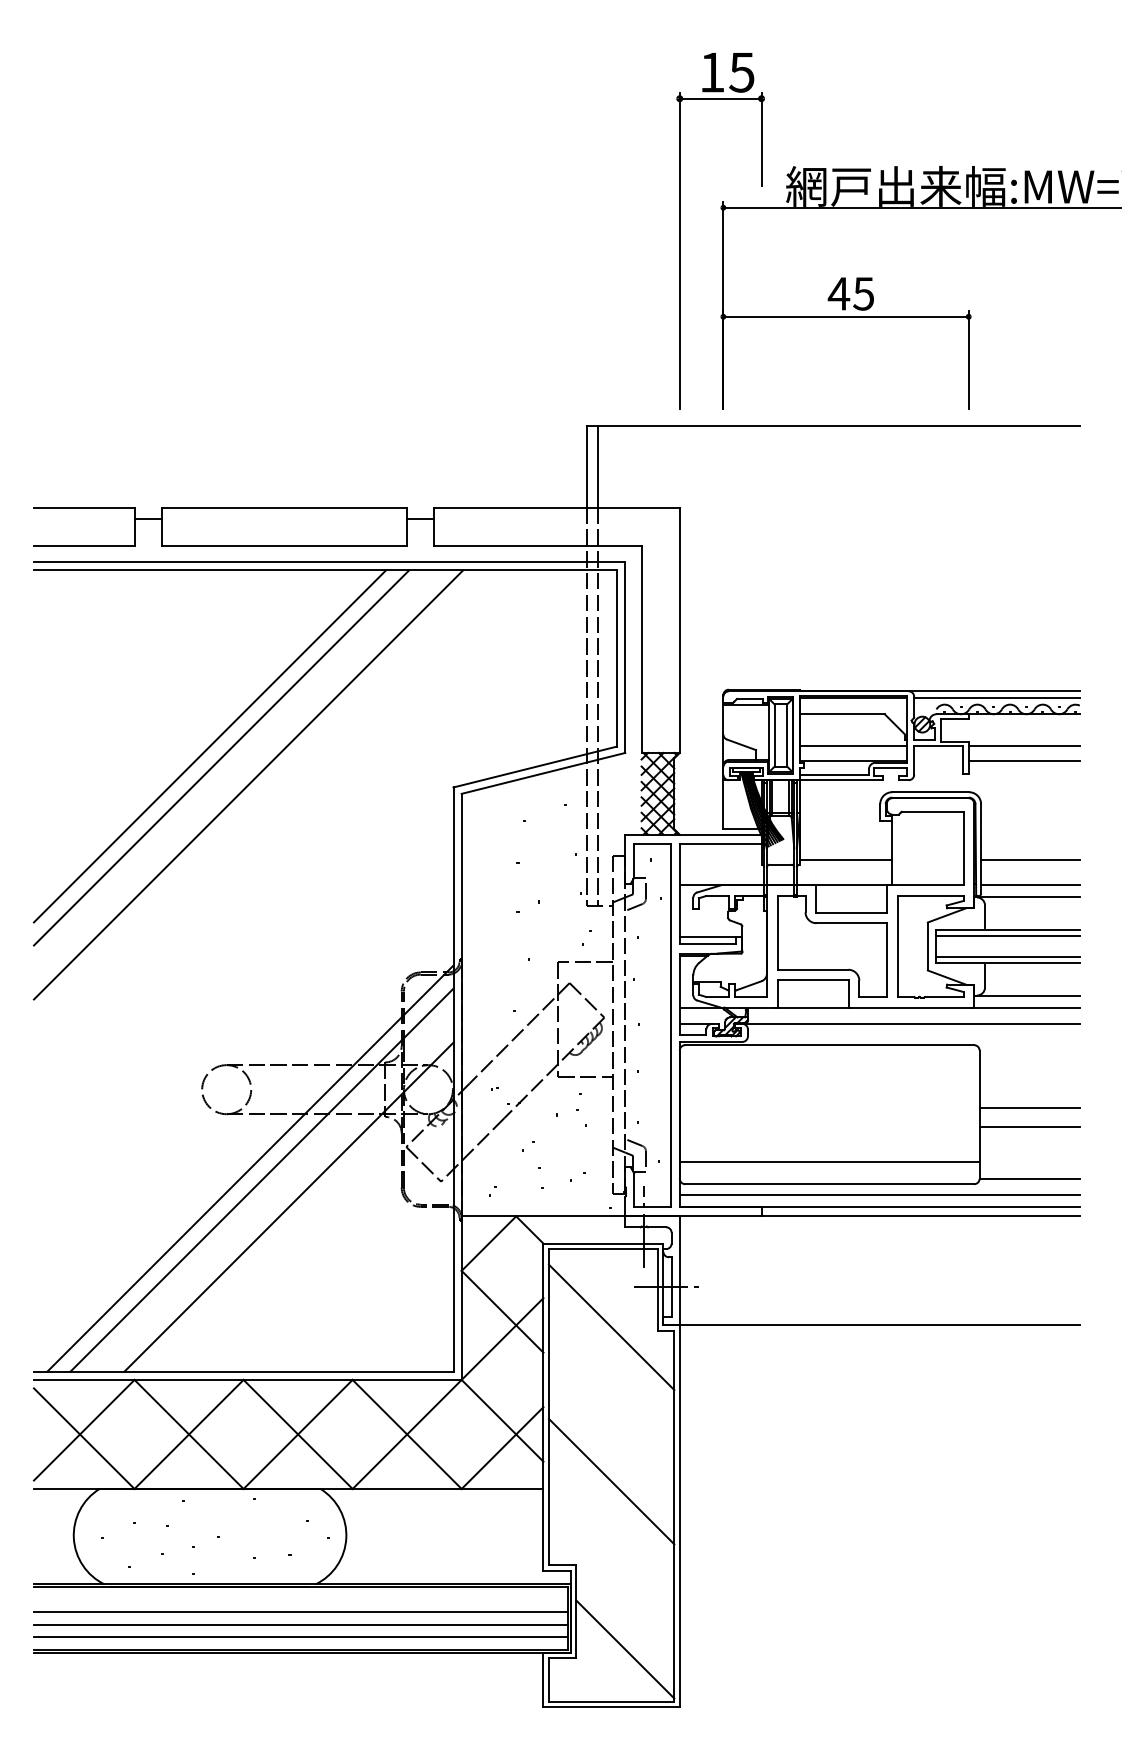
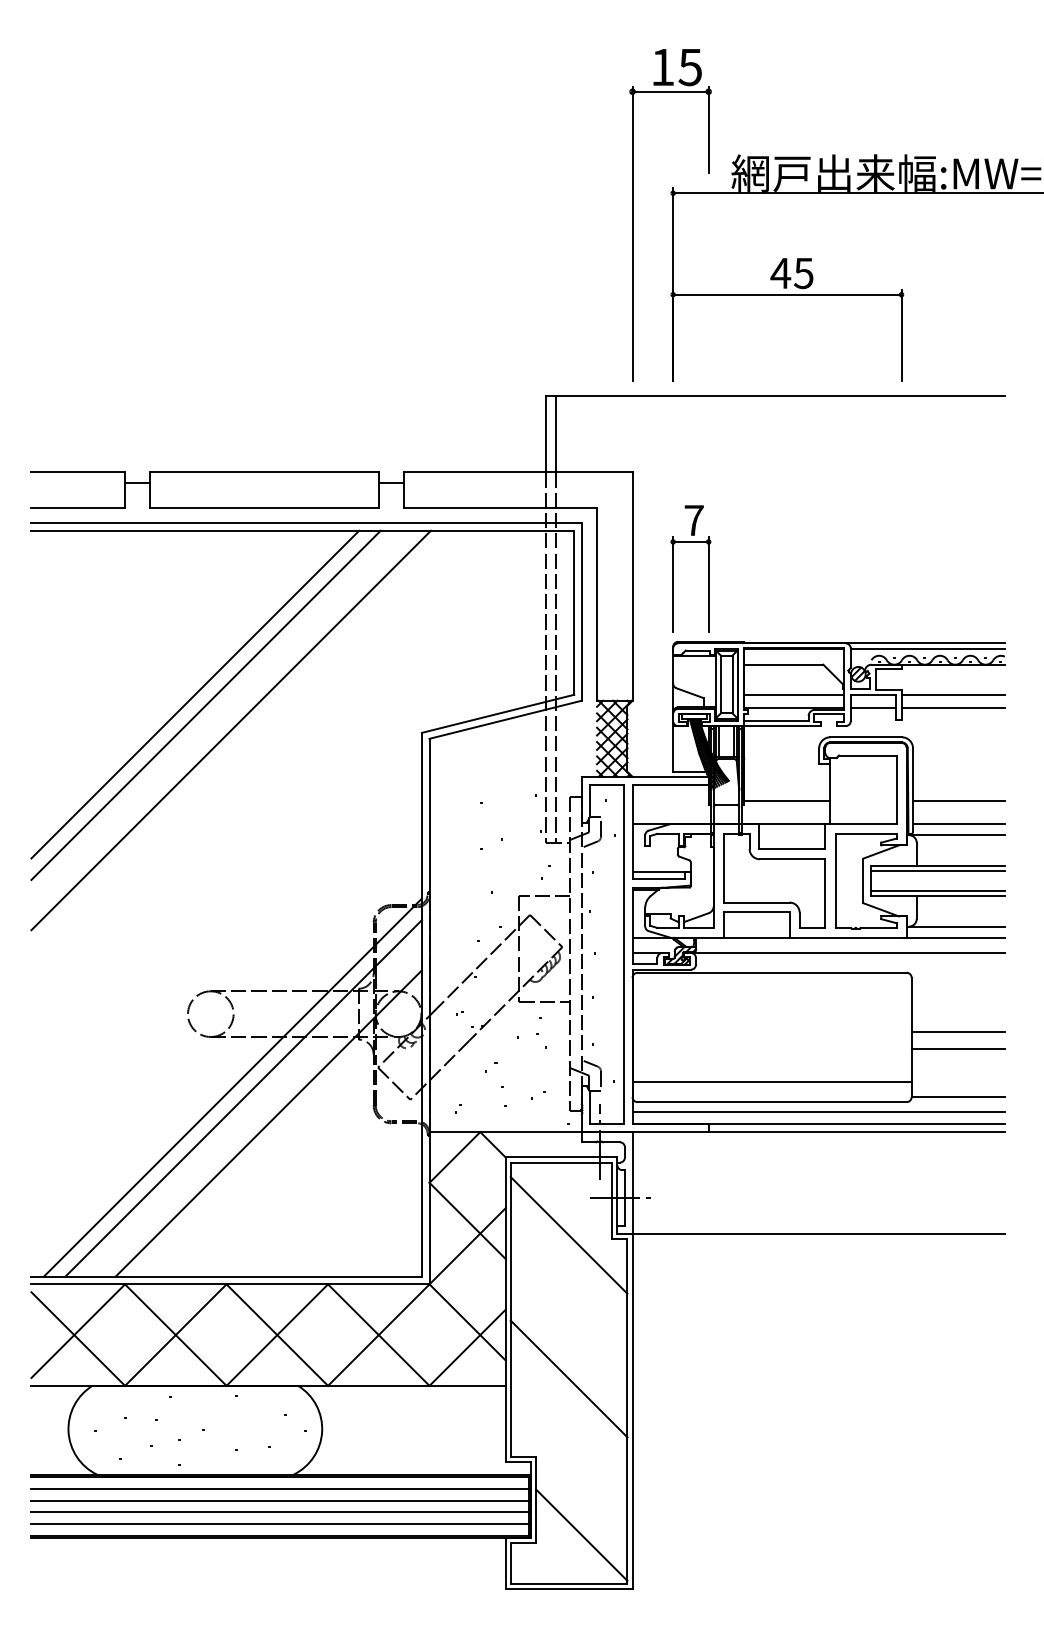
part: (723, 610) -> (673, 568), added
line: (938, 761) -> (873, 708), added
line: (300, 1599) -> (279, 1488), added

